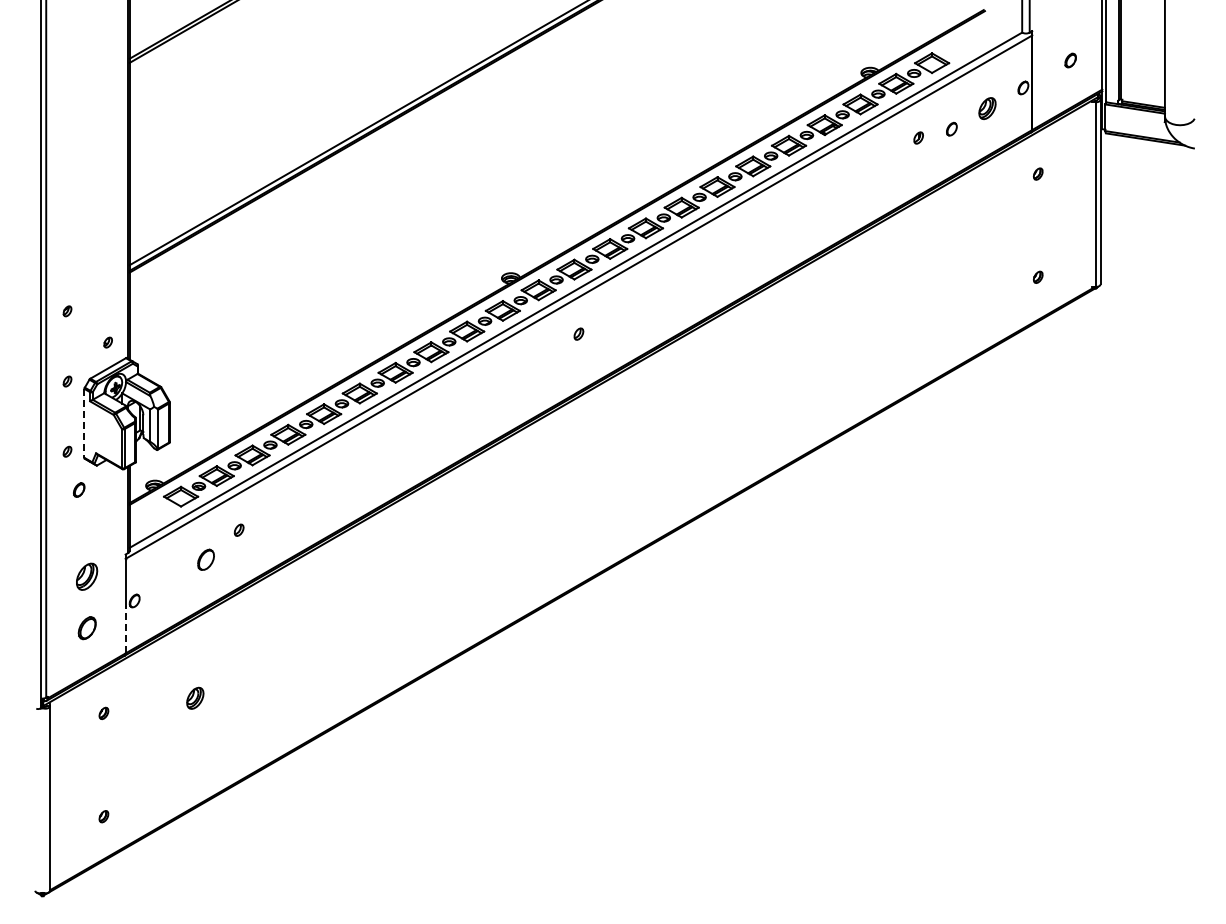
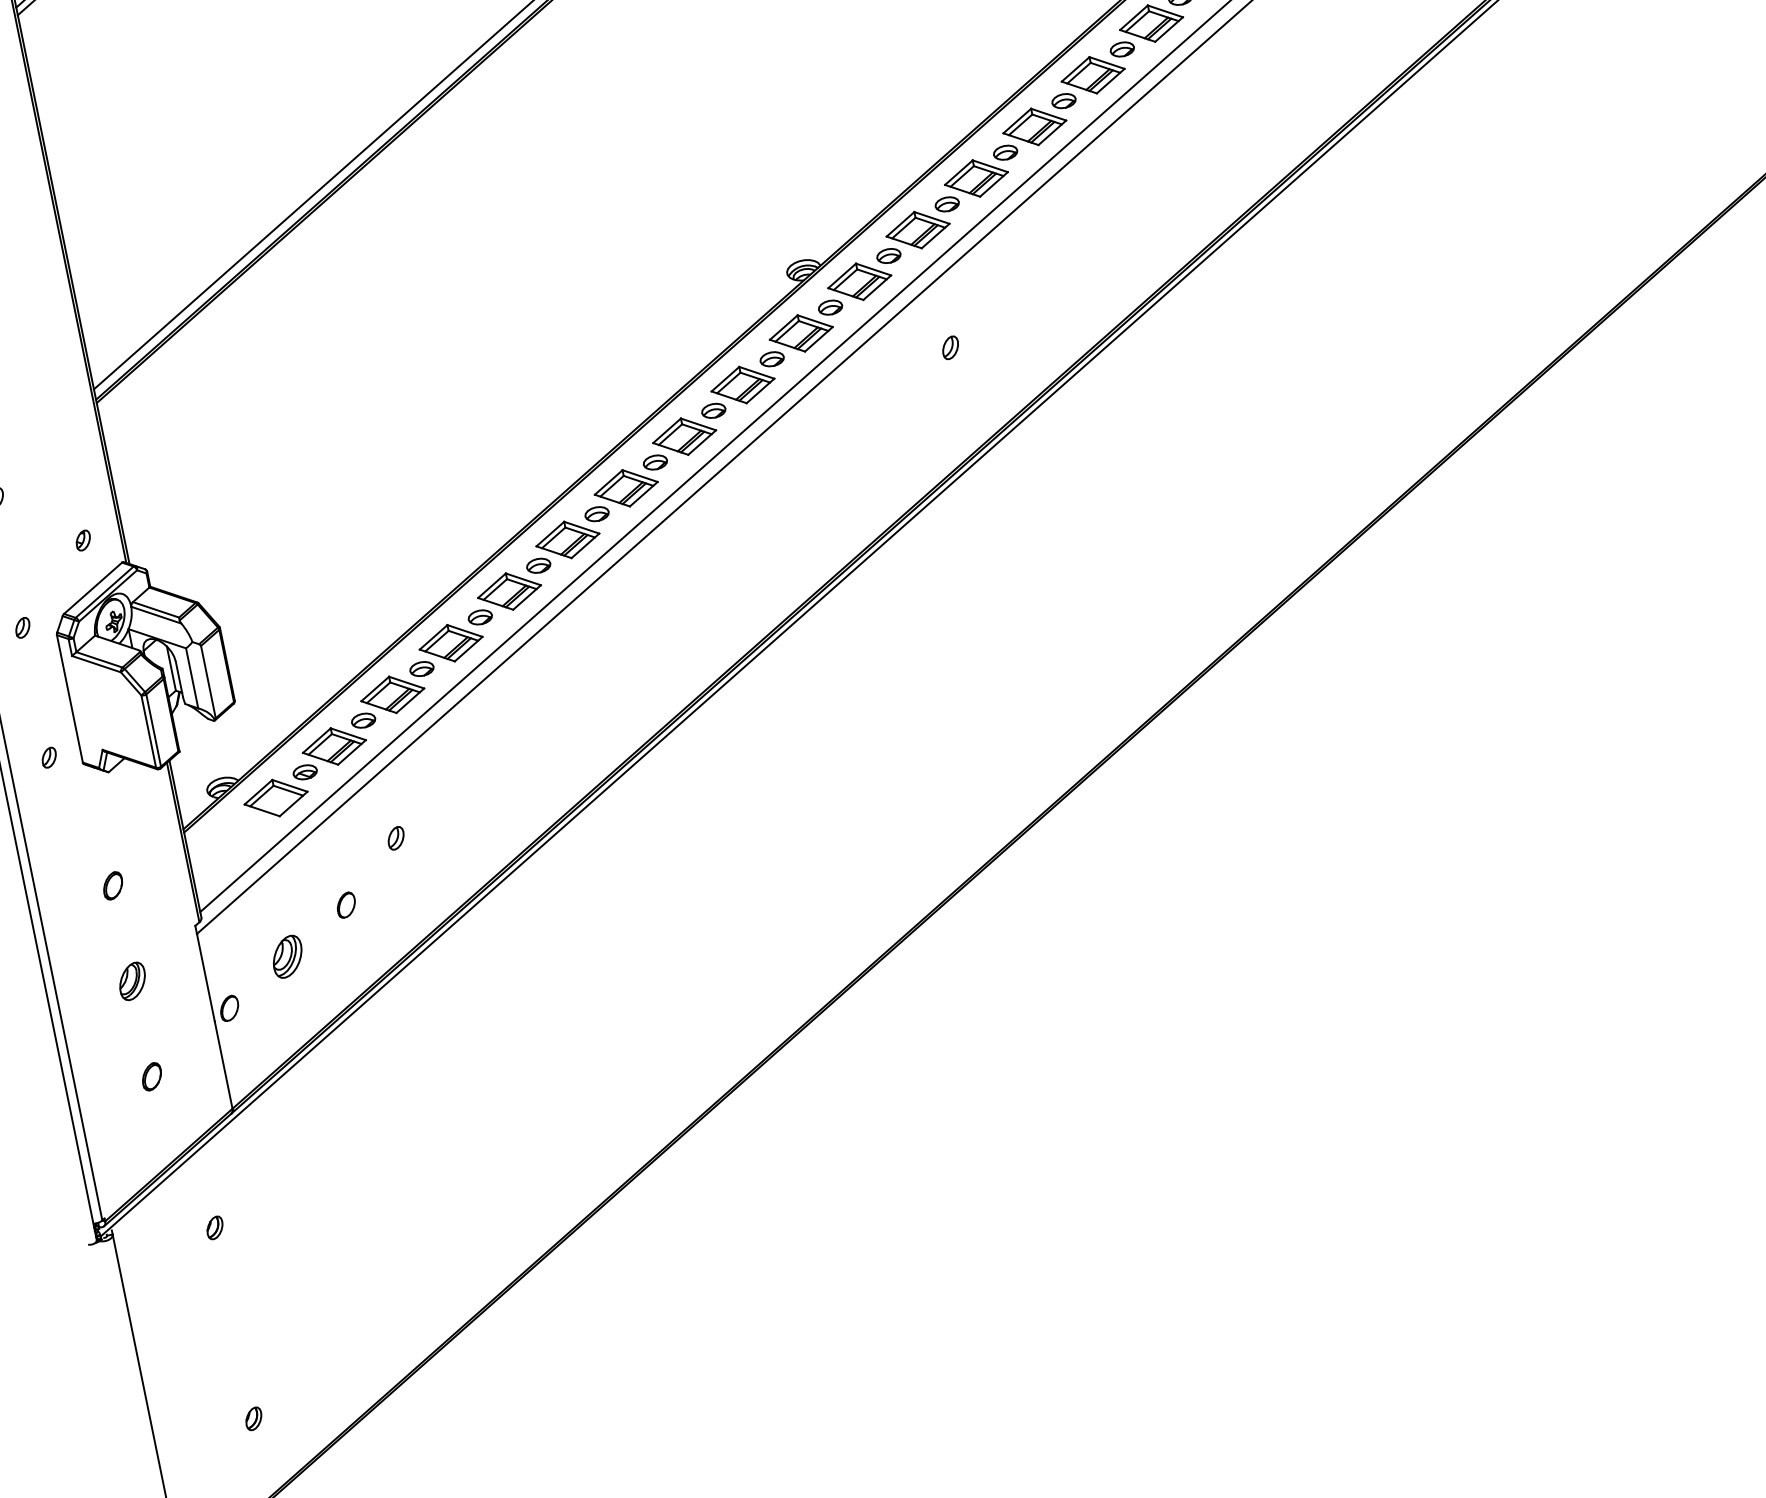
line: (84, 423) -> (69, 699), dashed -> solid
part: (79, 489) -> (113, 884), moved
part: (206, 559) -> (346, 904), size x0.62
part: (87, 576) -> (133, 980), size x0.71
part: (86, 628) -> (150, 1077), size x0.62
line: (125, 629) -> (223, 1064), dashed -> solid
part: (195, 697) -> (287, 955), moved

